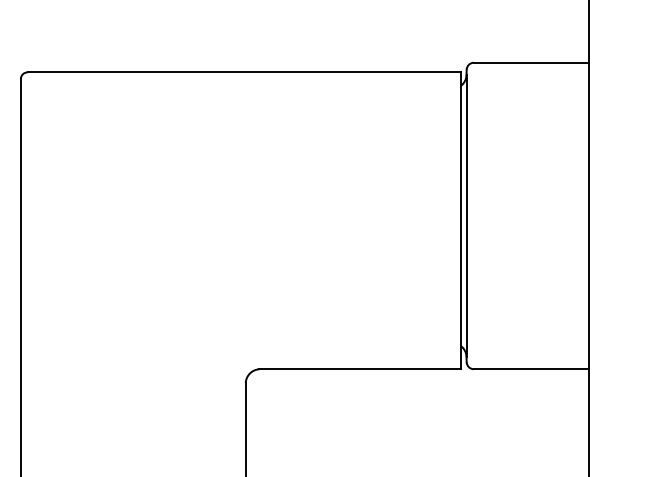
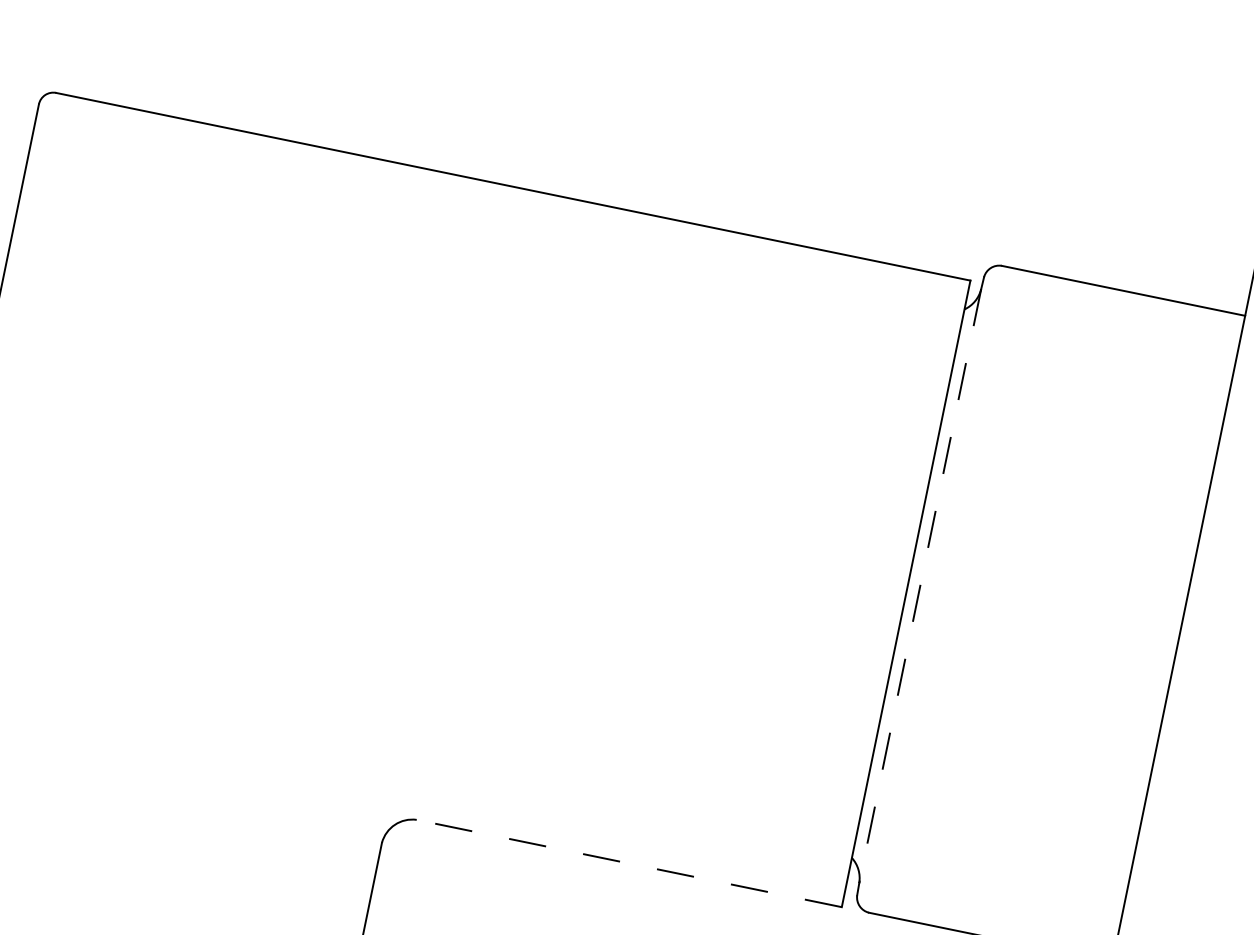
line: (466, 216) -> (920, 587), solid -> dashed
line: (360, 369) -> (630, 864), solid -> dashed

